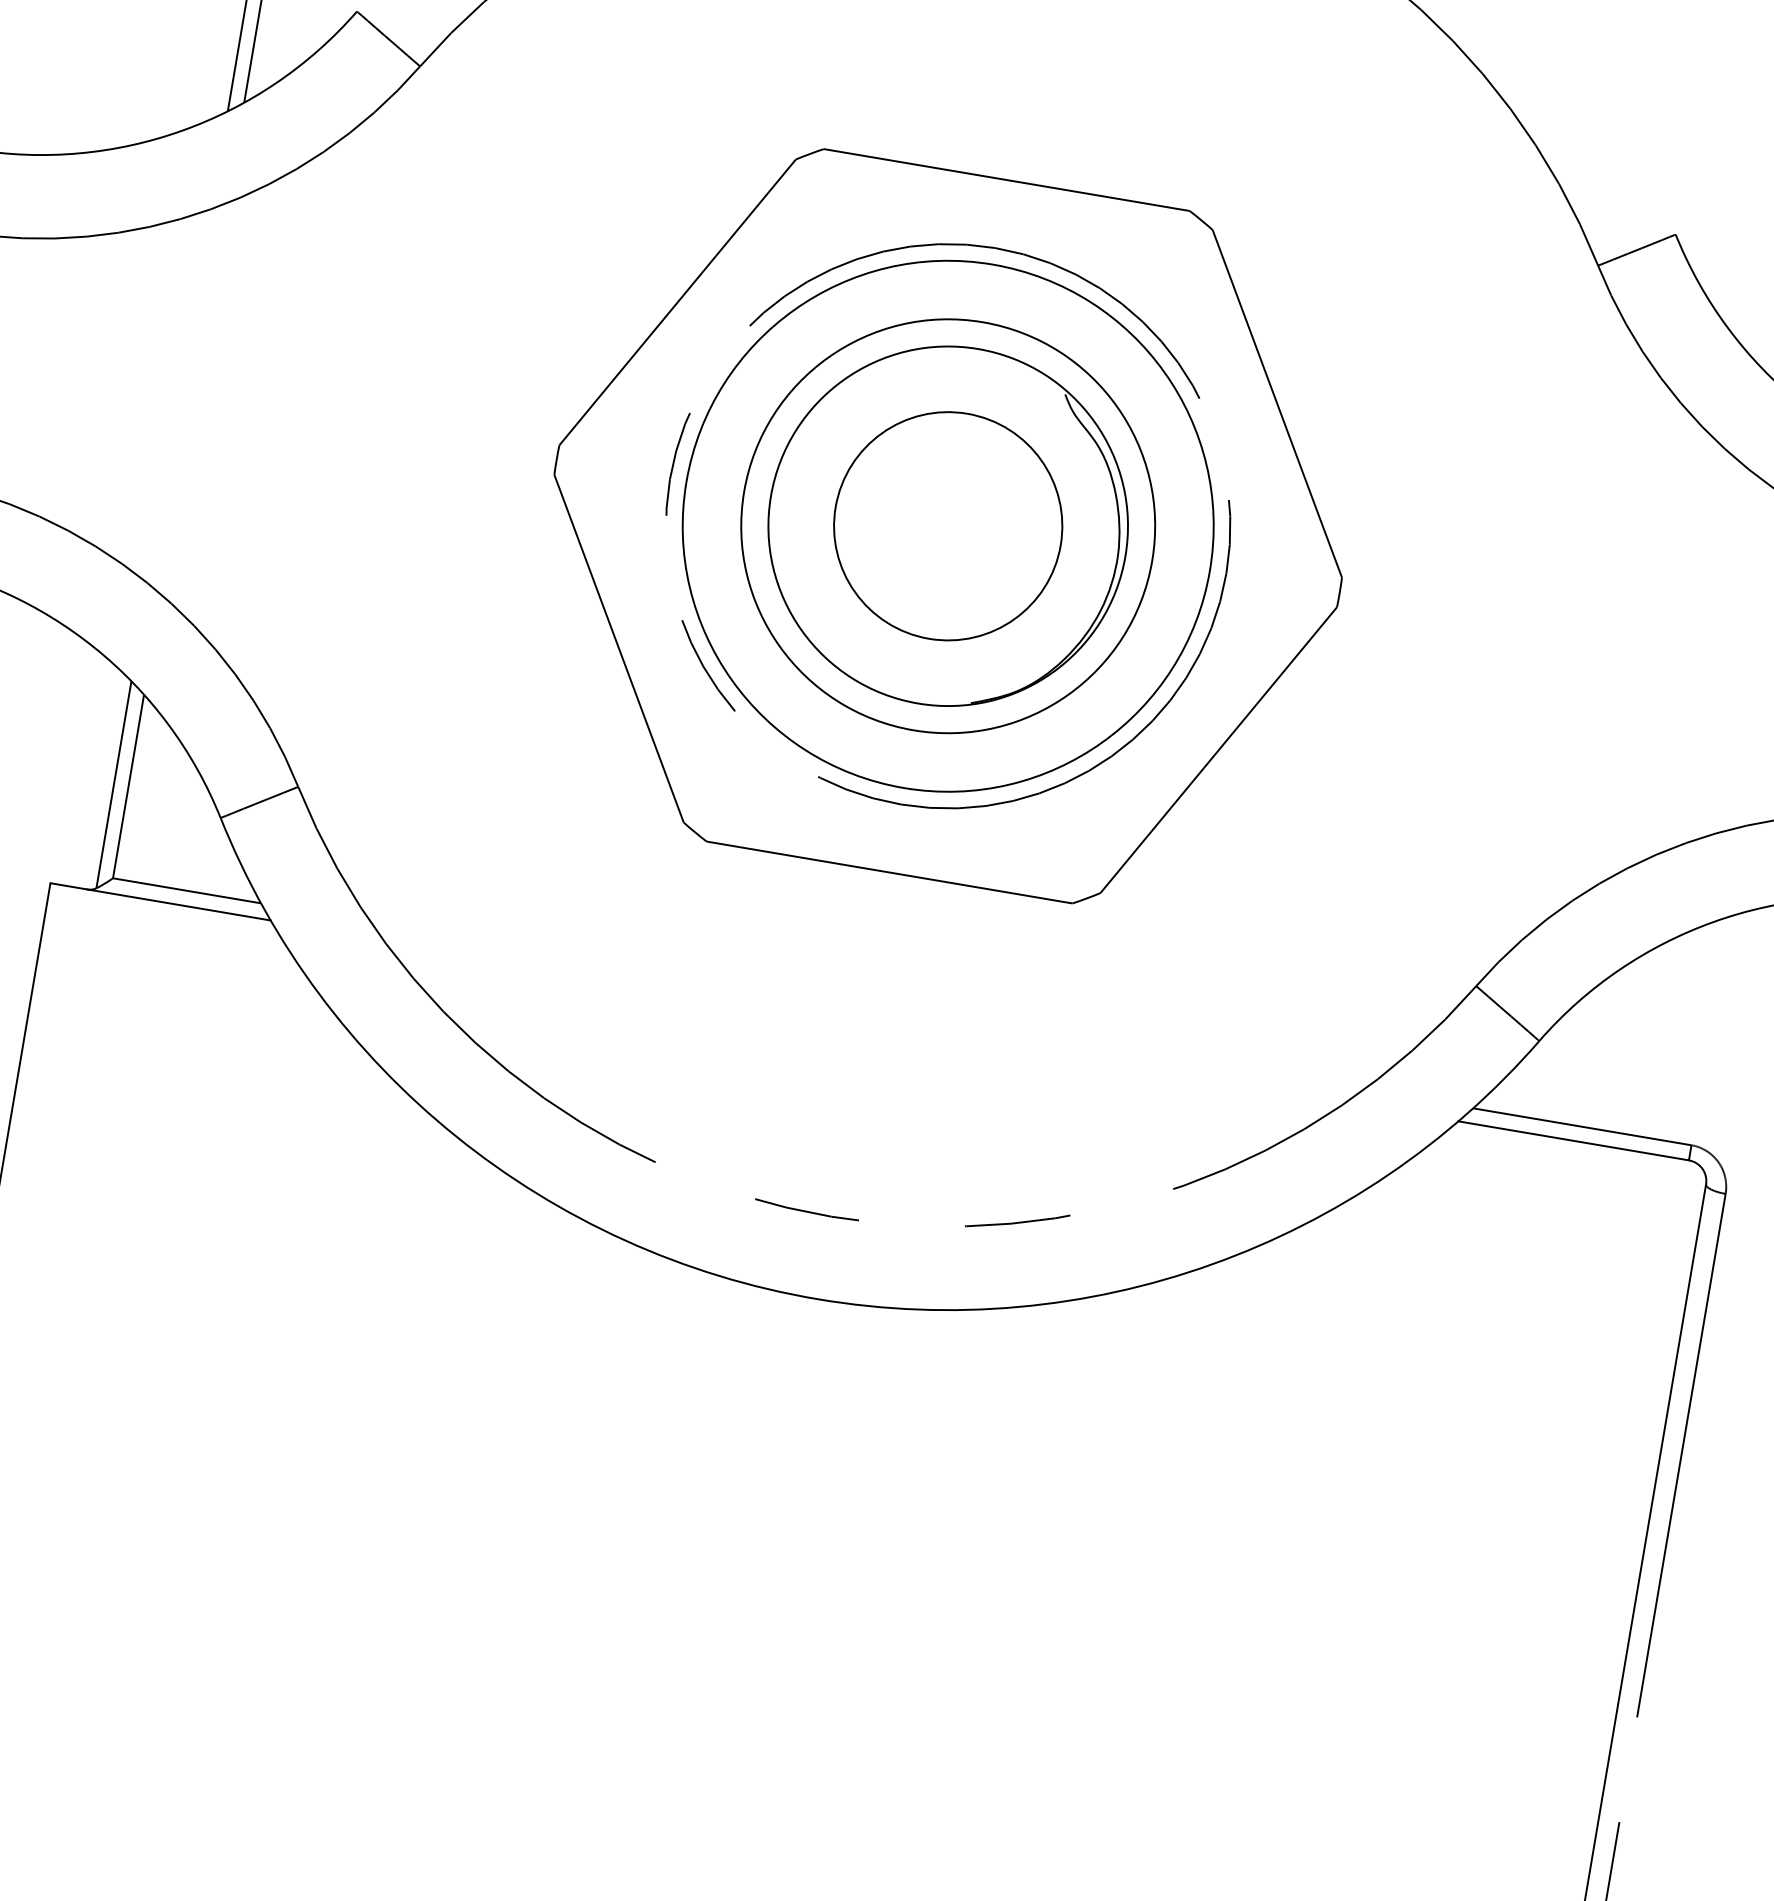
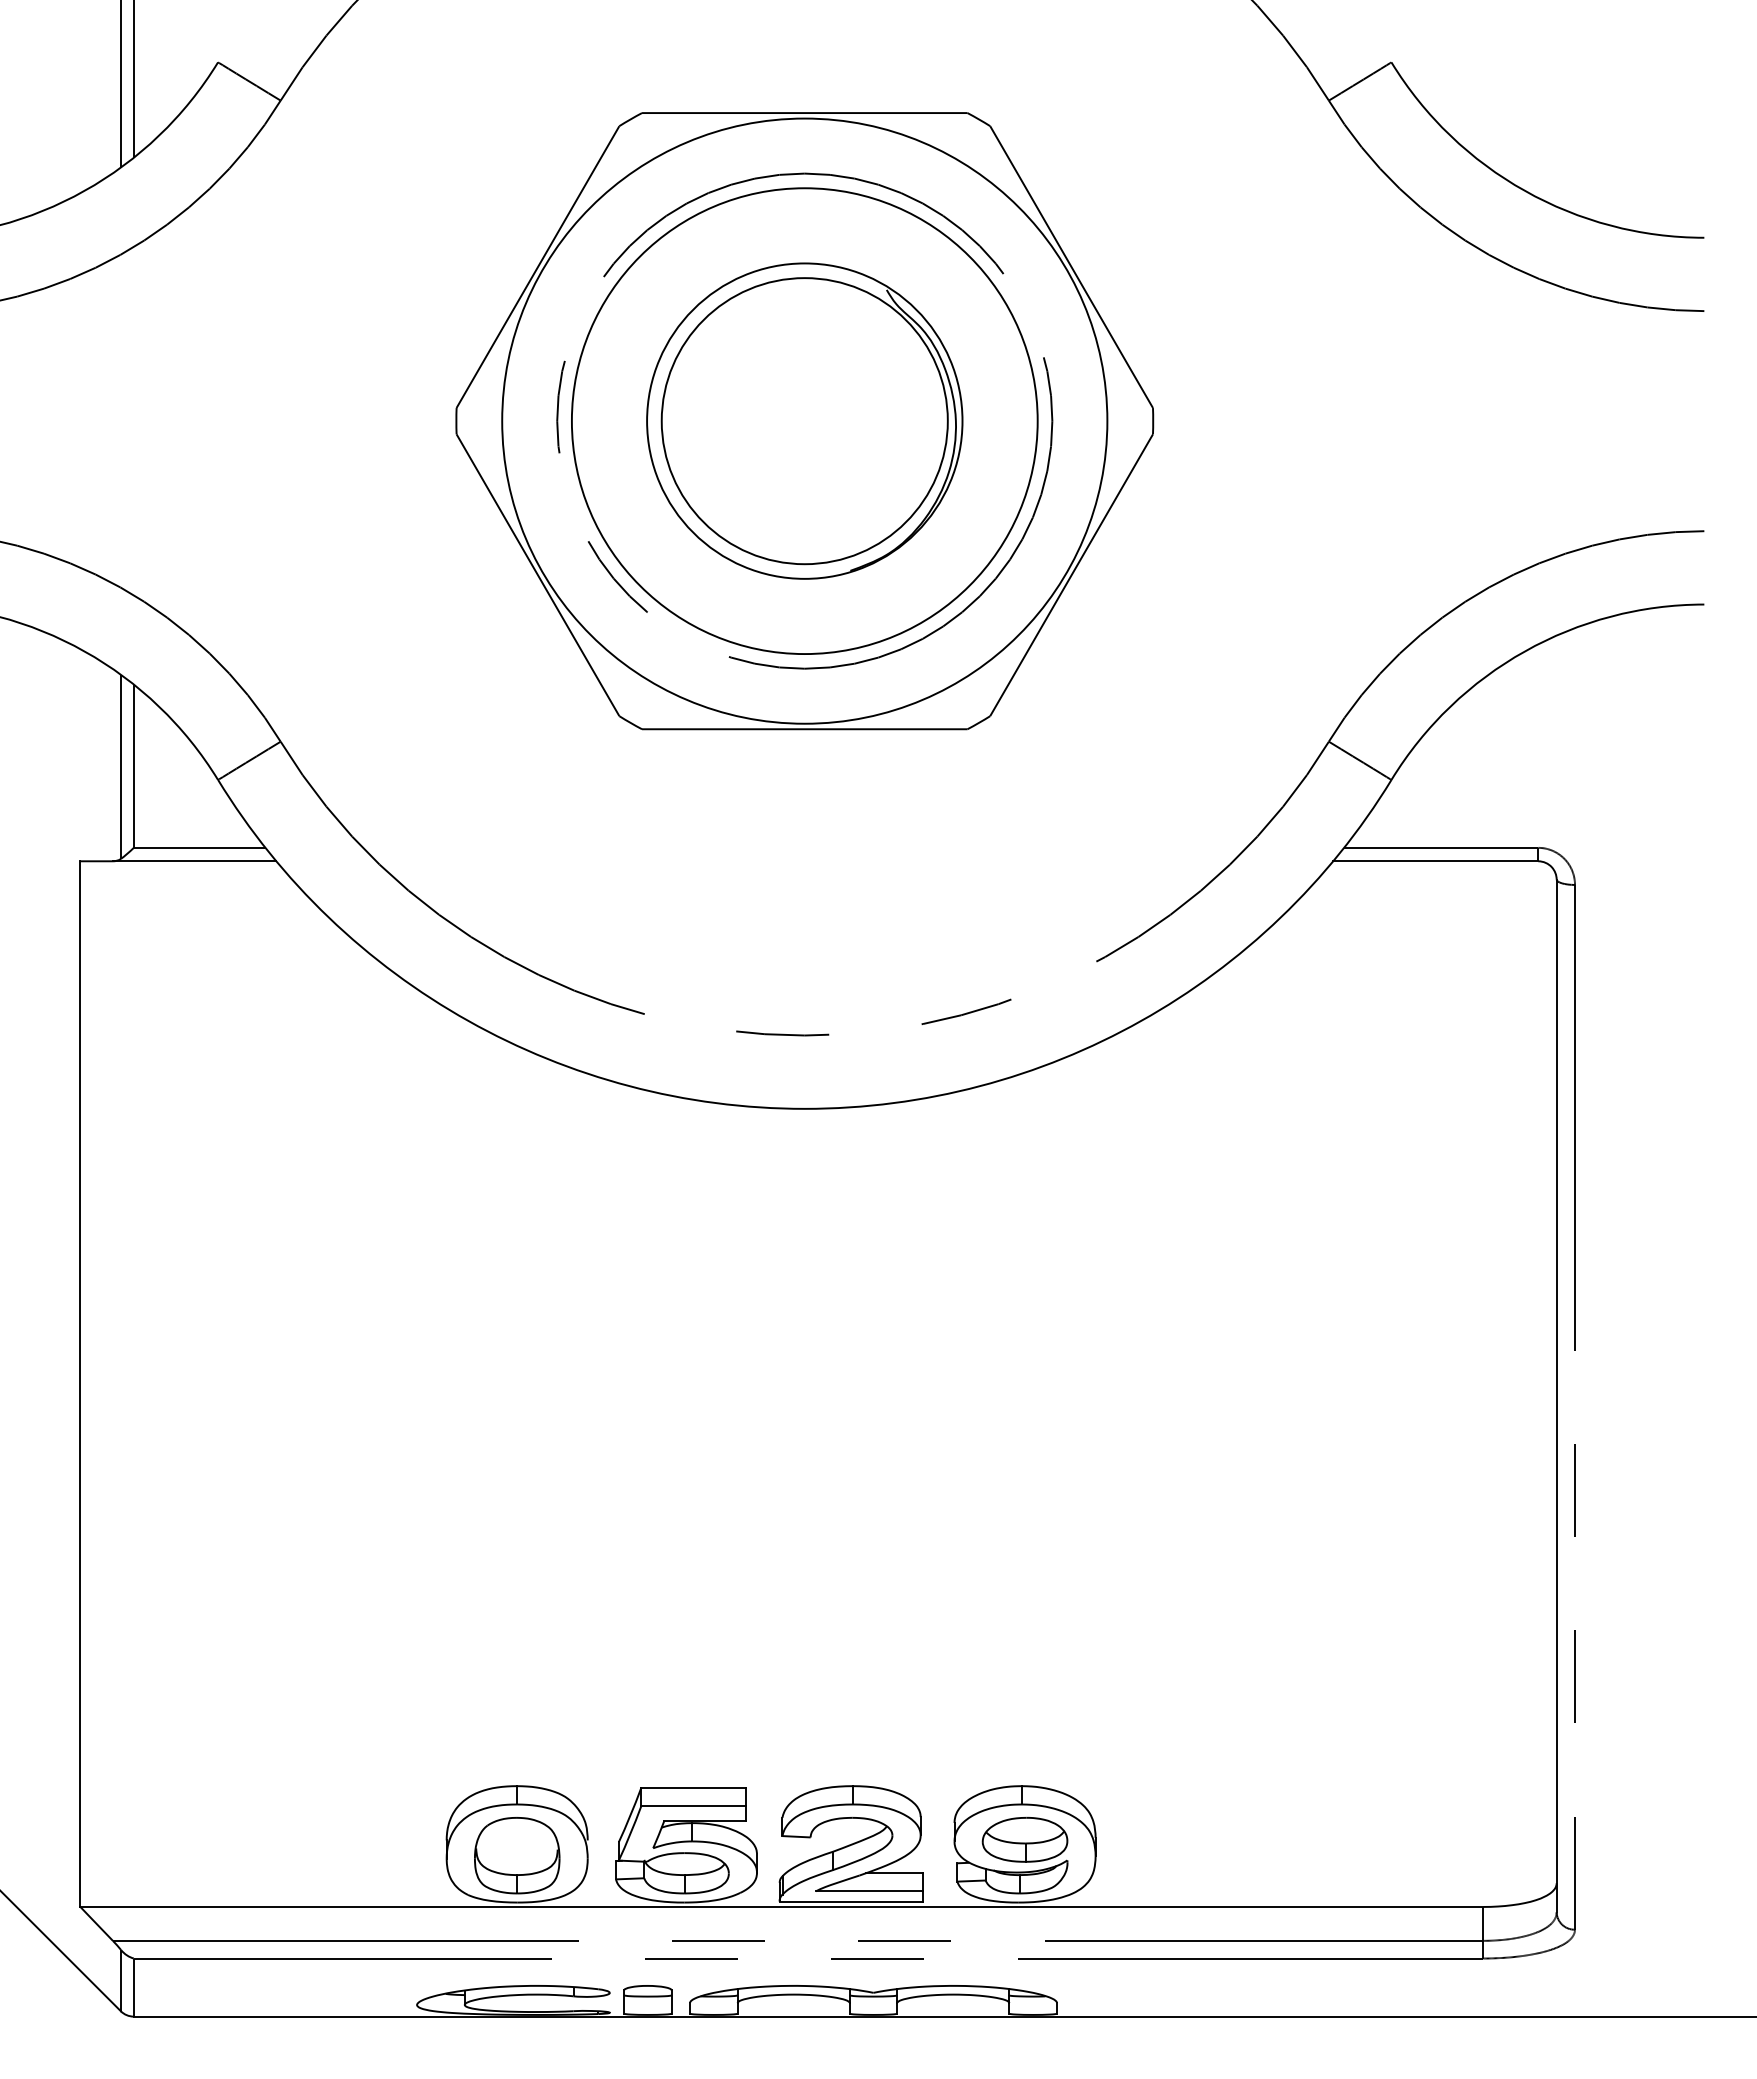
circle: (948, 525) -> (804, 420), size x1.67
circle: (947, 526) -> (804, 421), size x1.43

